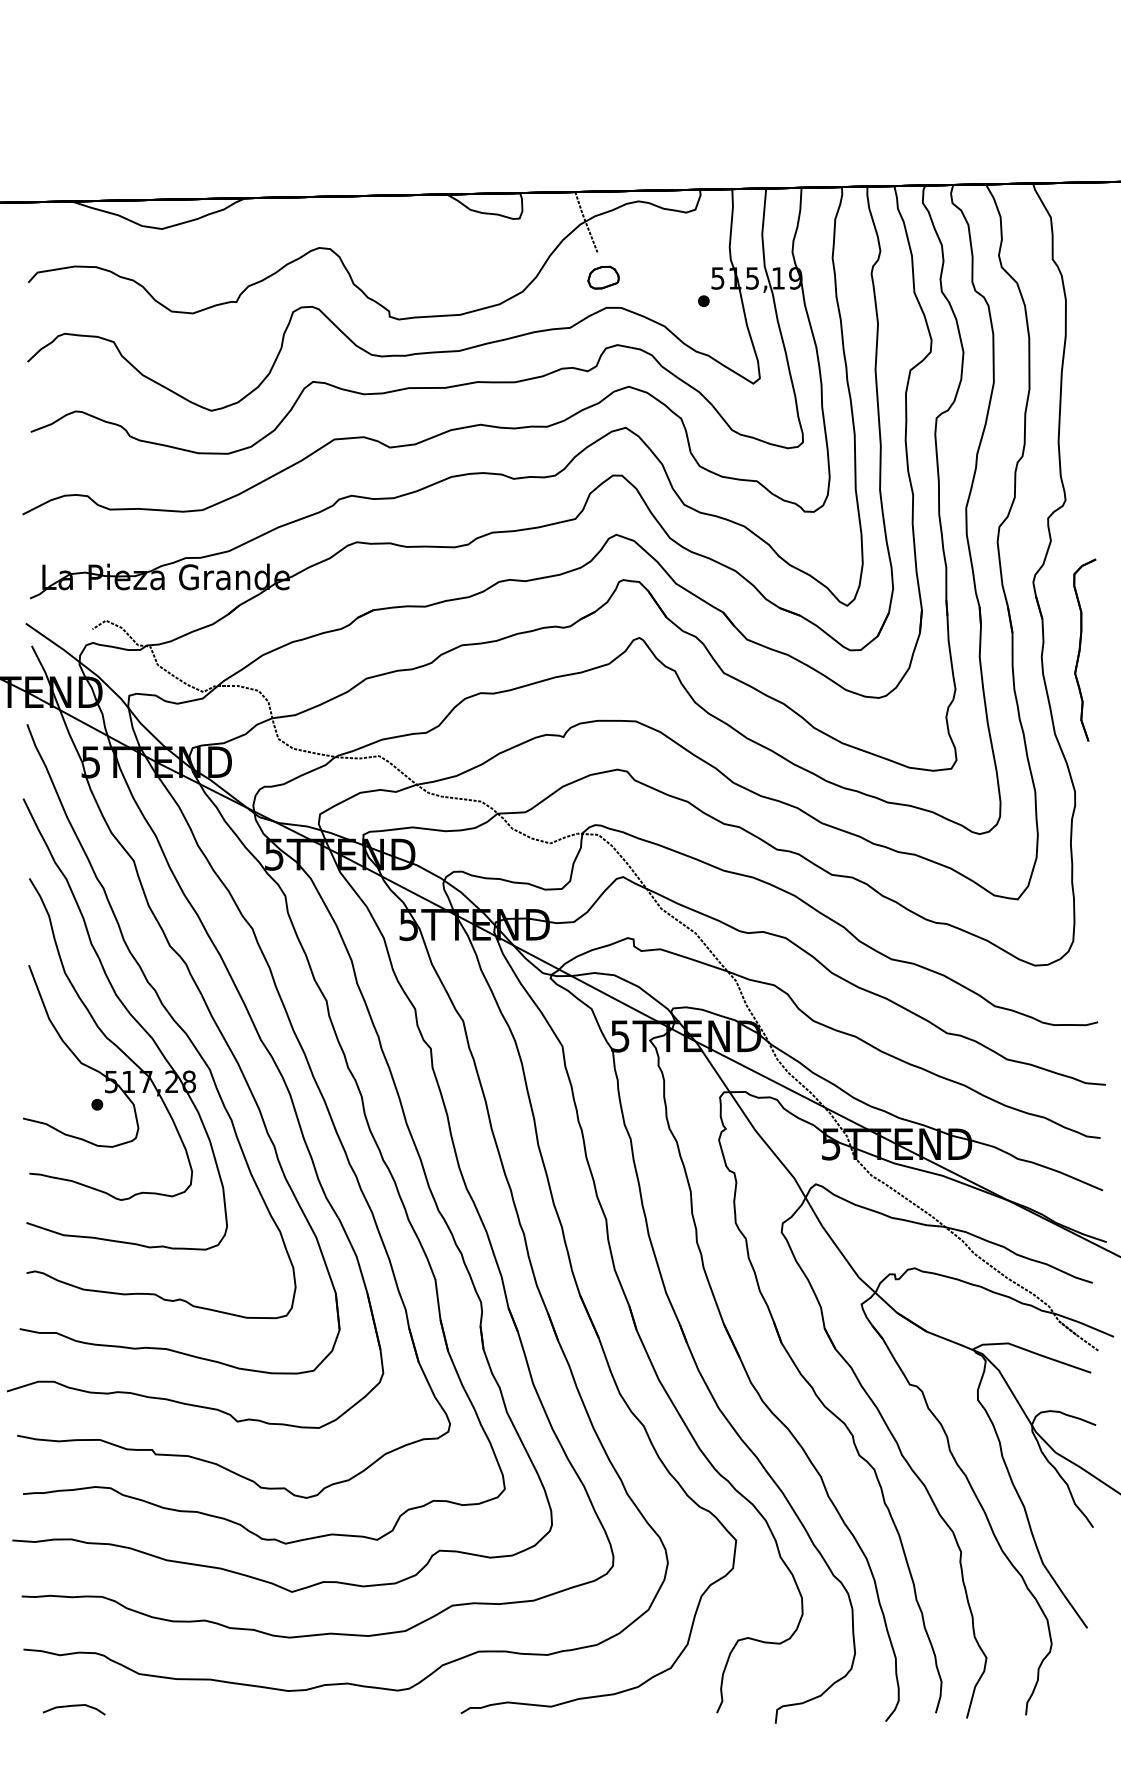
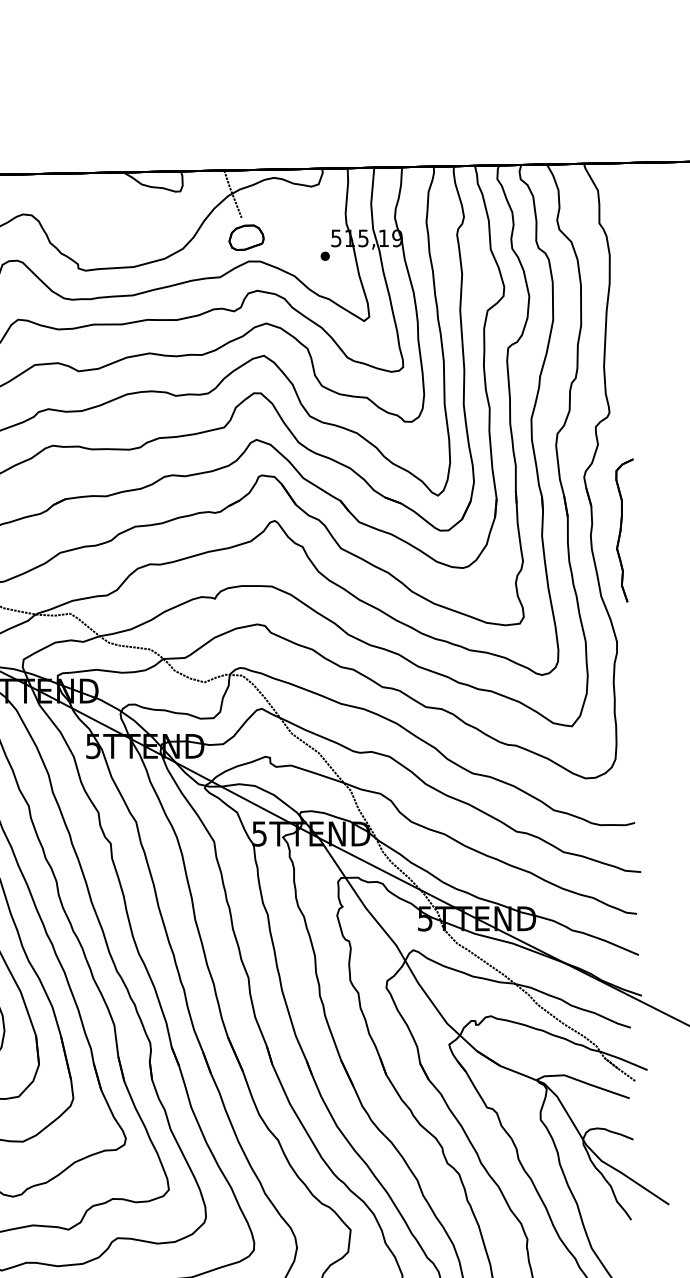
part: (603, 277) -> (246, 237), size x1.43

